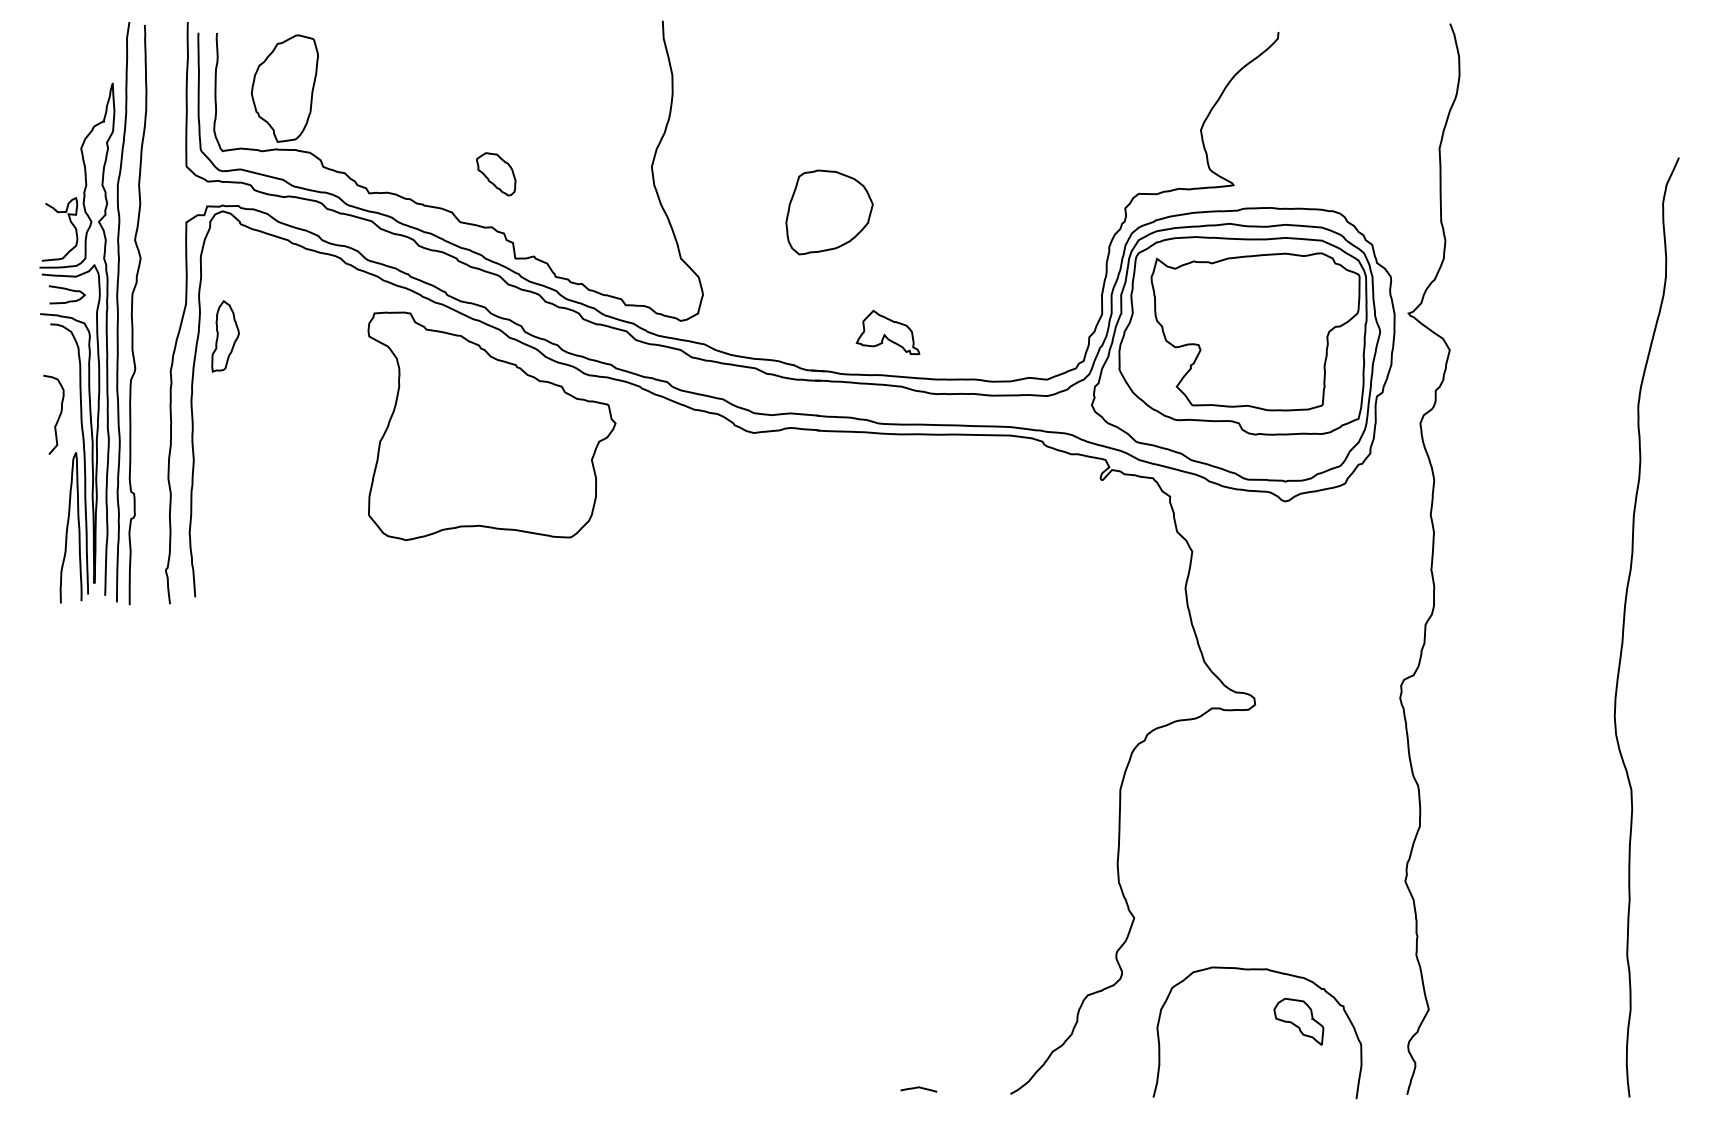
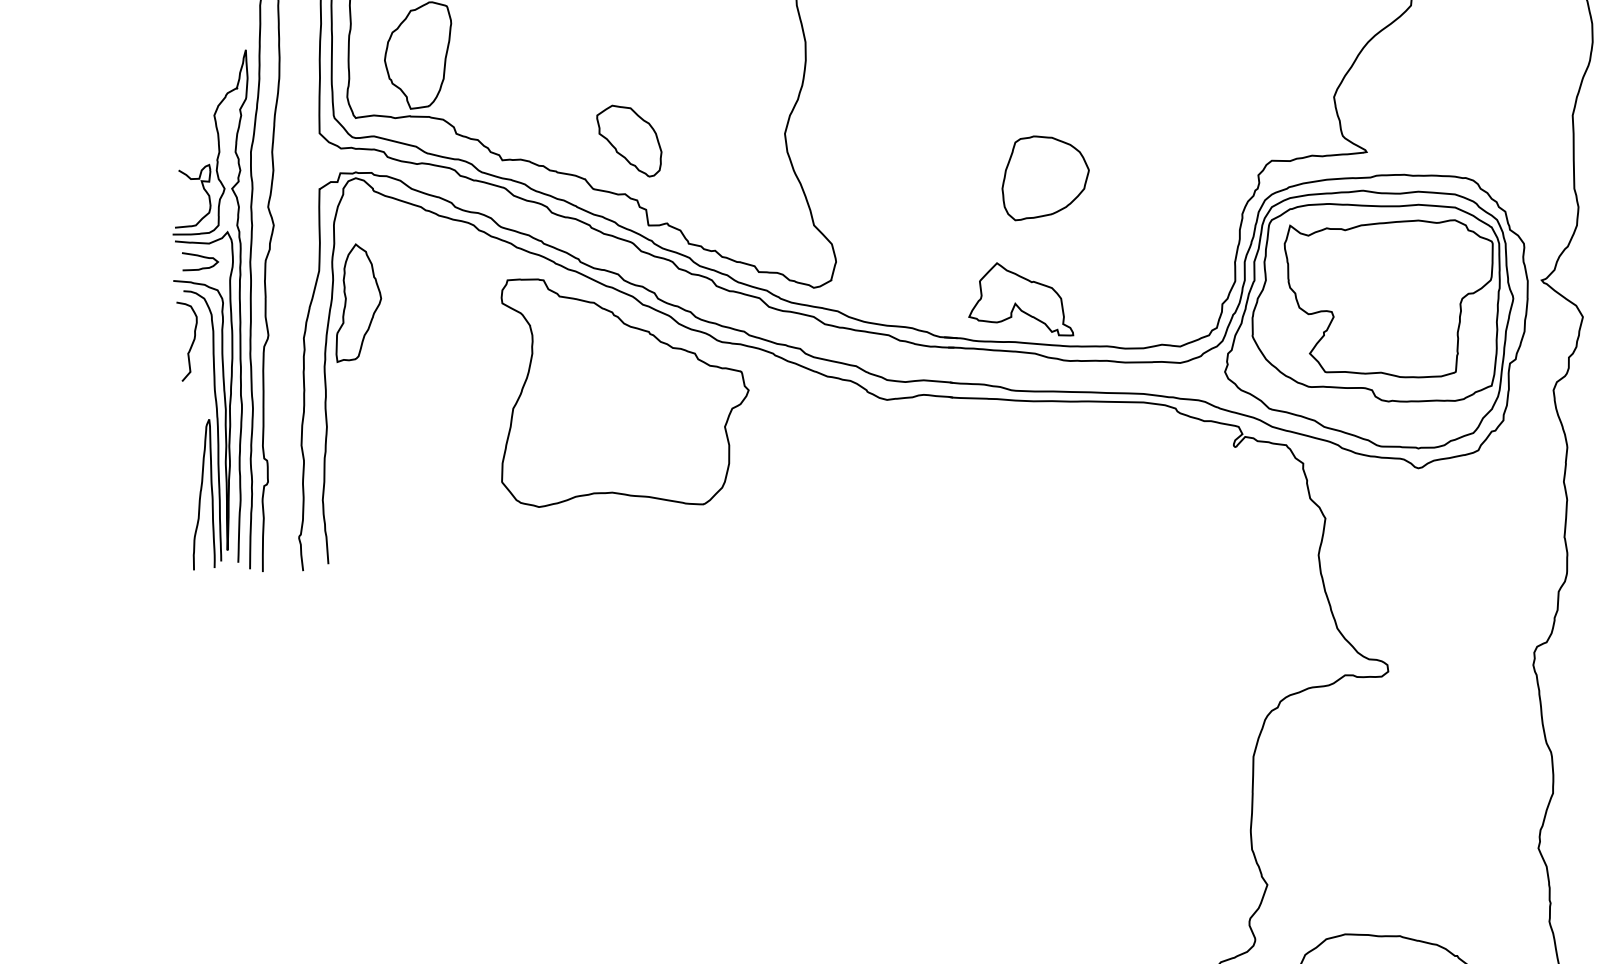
part: (496, 174) -> (629, 141), size x1.67
part: (829, 212) -> (1045, 178), moved
part: (887, 332) -> (1020, 299), size x1.67
part: (225, 336) -> (358, 303), size x1.67
curve: (58, 416) -> (191, 343), moved

